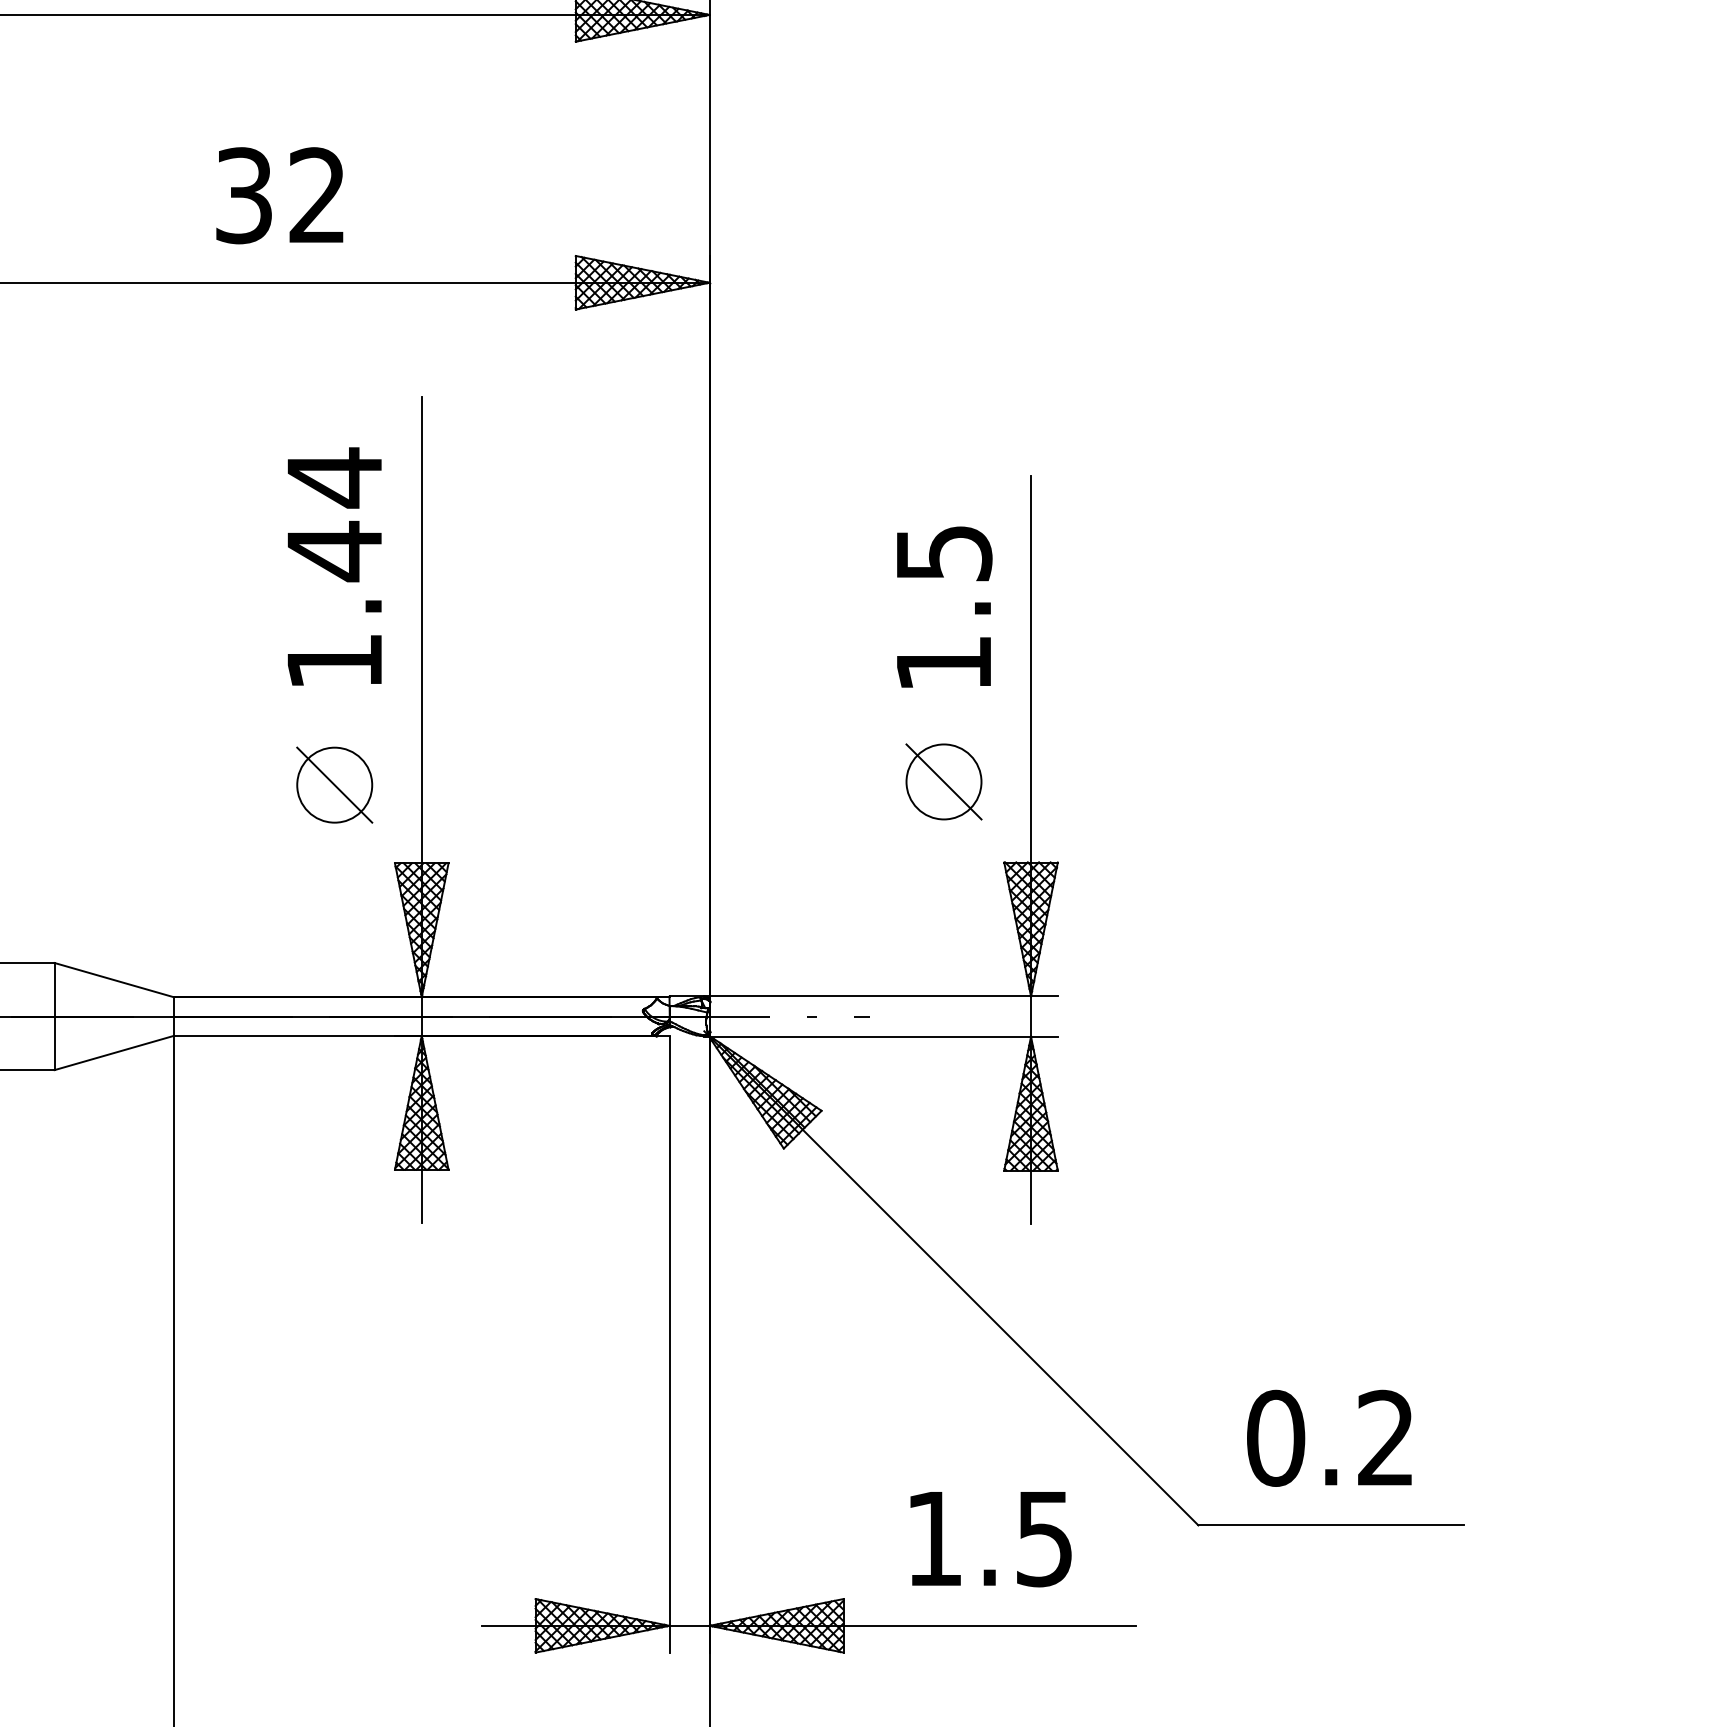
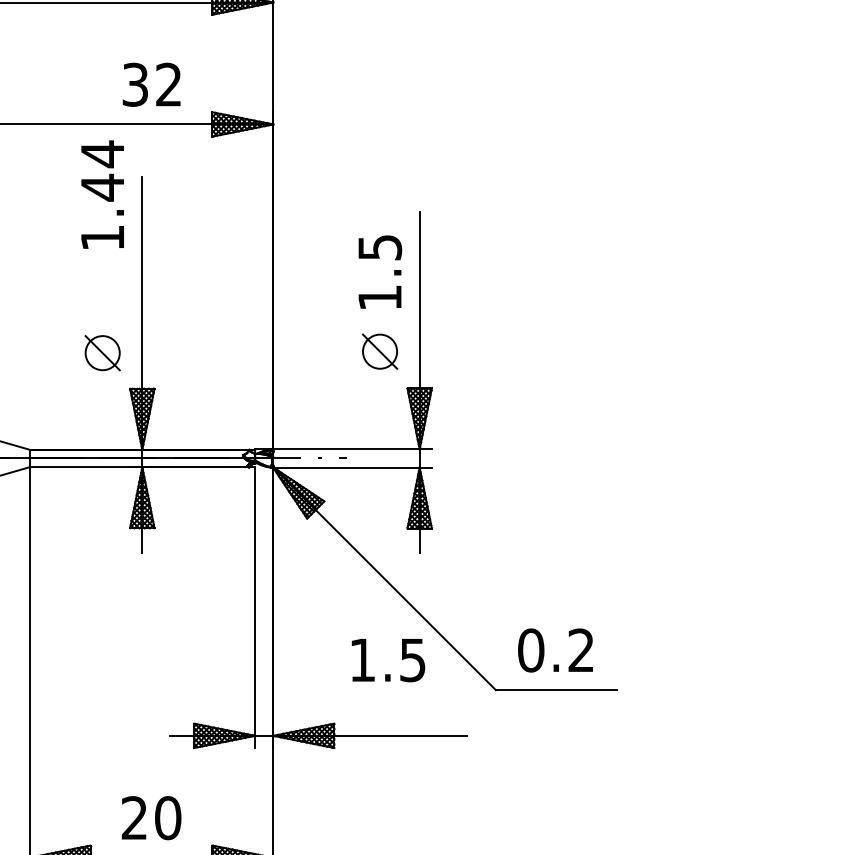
text: (279, 195) -> (151, 84), moved
text: (334, 566) -> (102, 194), moved
text: (991, 1539) -> (388, 660), moved

